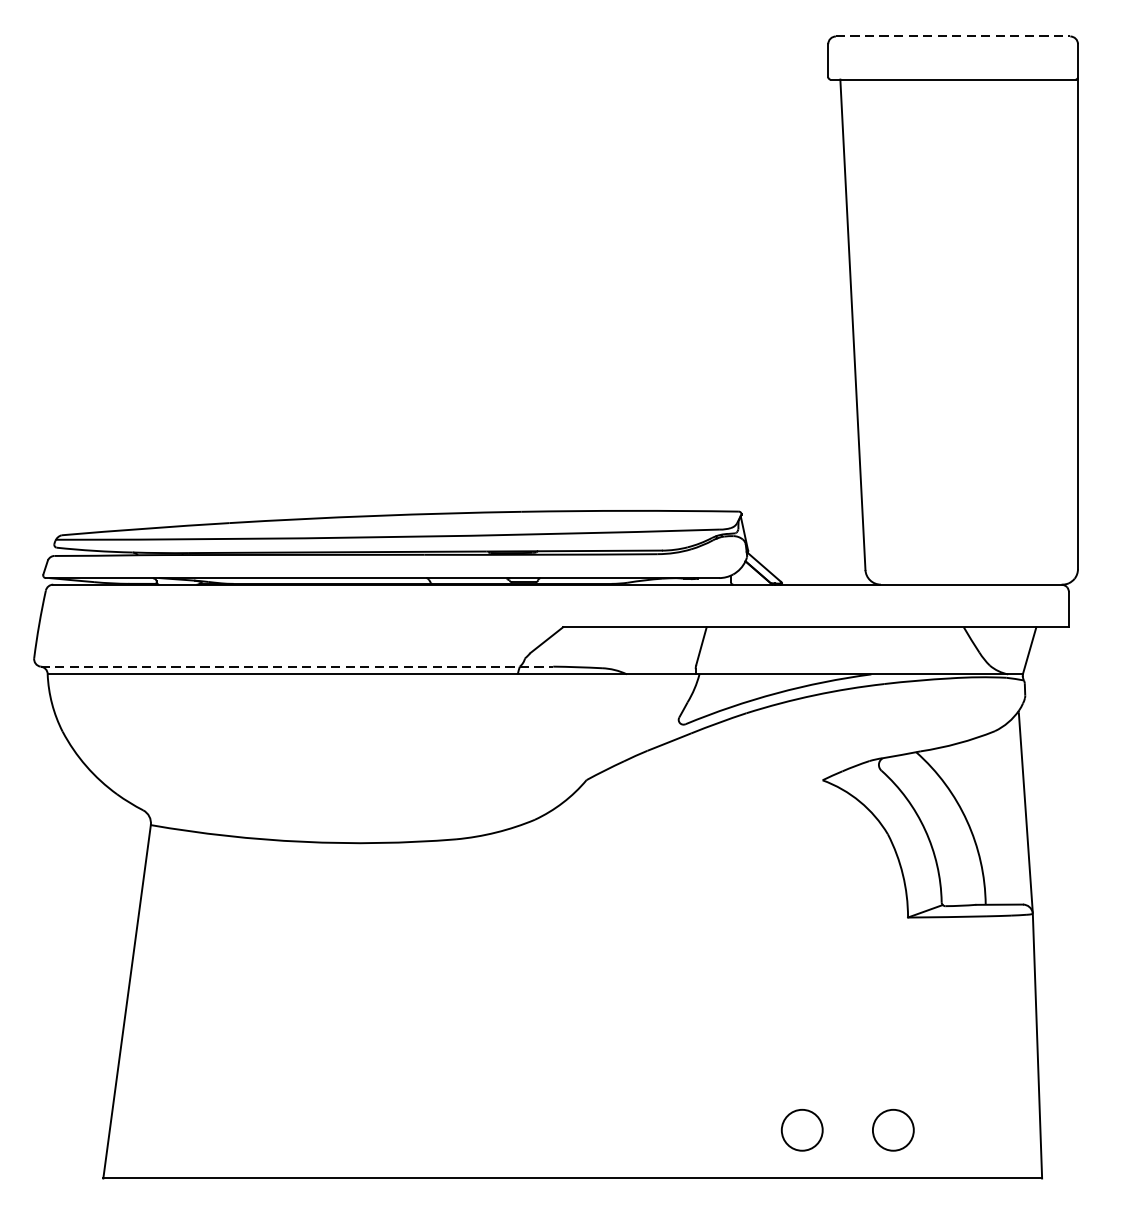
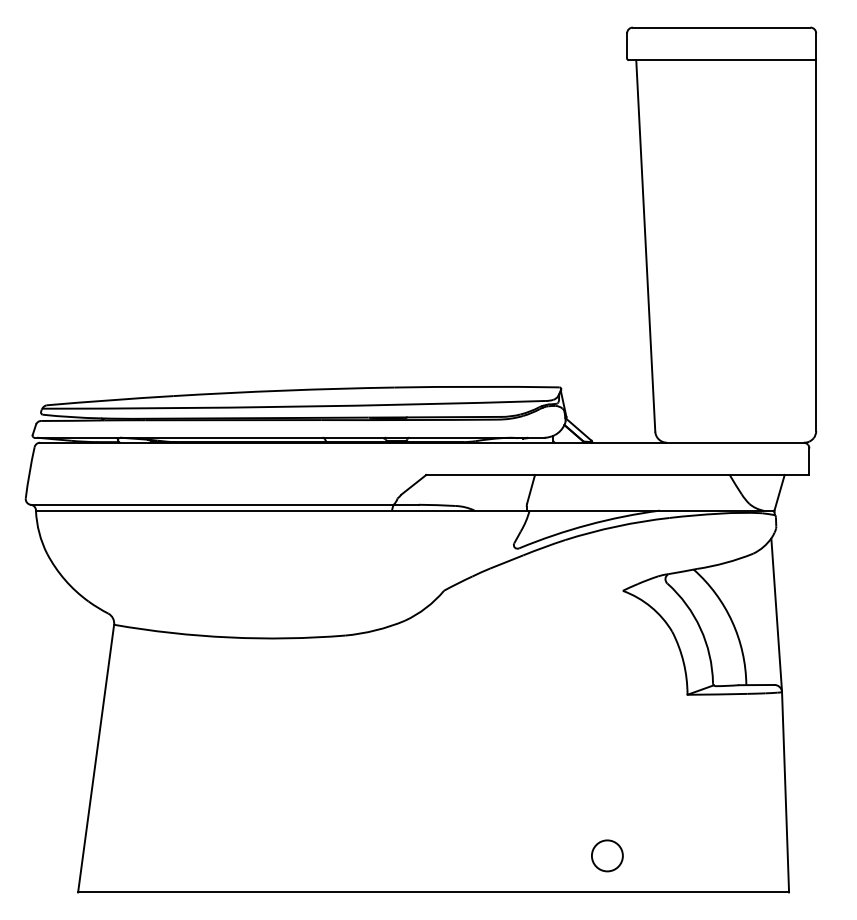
line: (952, 36) -> (721, 27), dashed -> solid
line: (297, 666) -> (225, 504), dashed -> solid
circle: (893, 1129) -> (676, 855), removed

